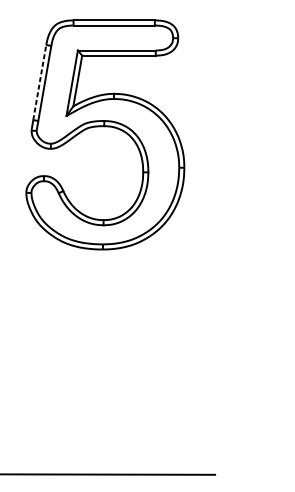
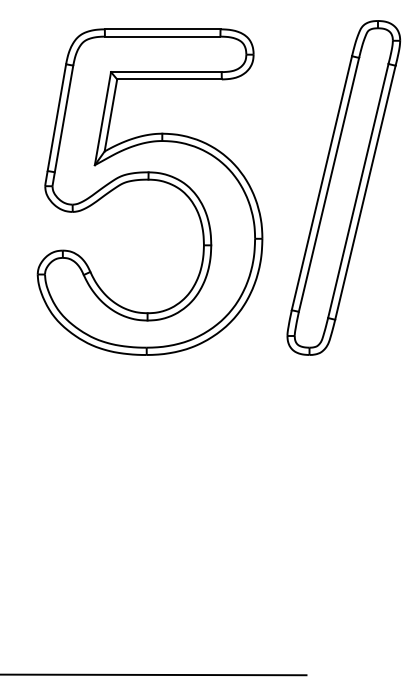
line: (39, 82) -> (56, 117), dashed -> solid
part: (241, 131) -> (343, 187), added

